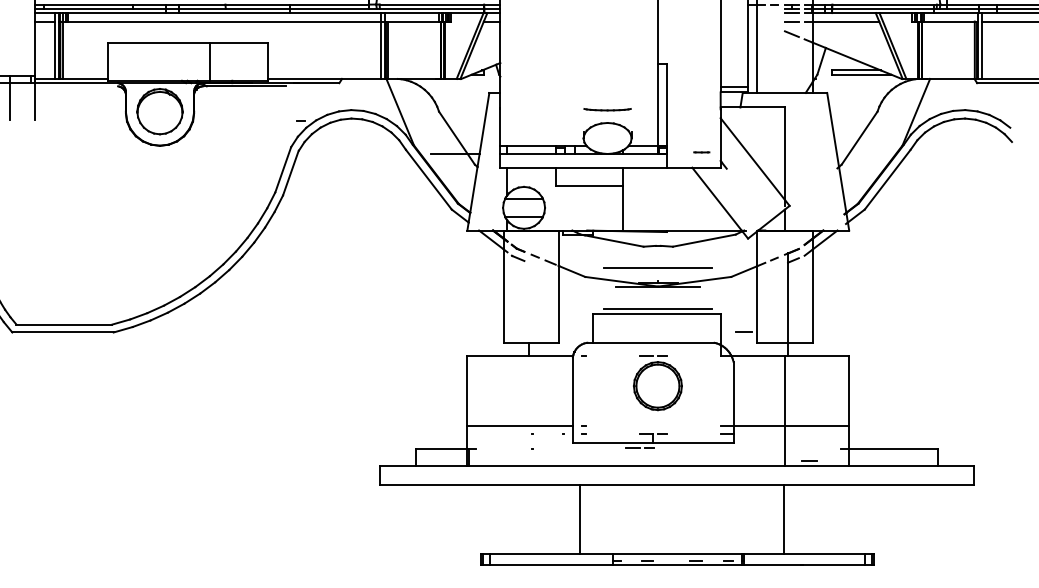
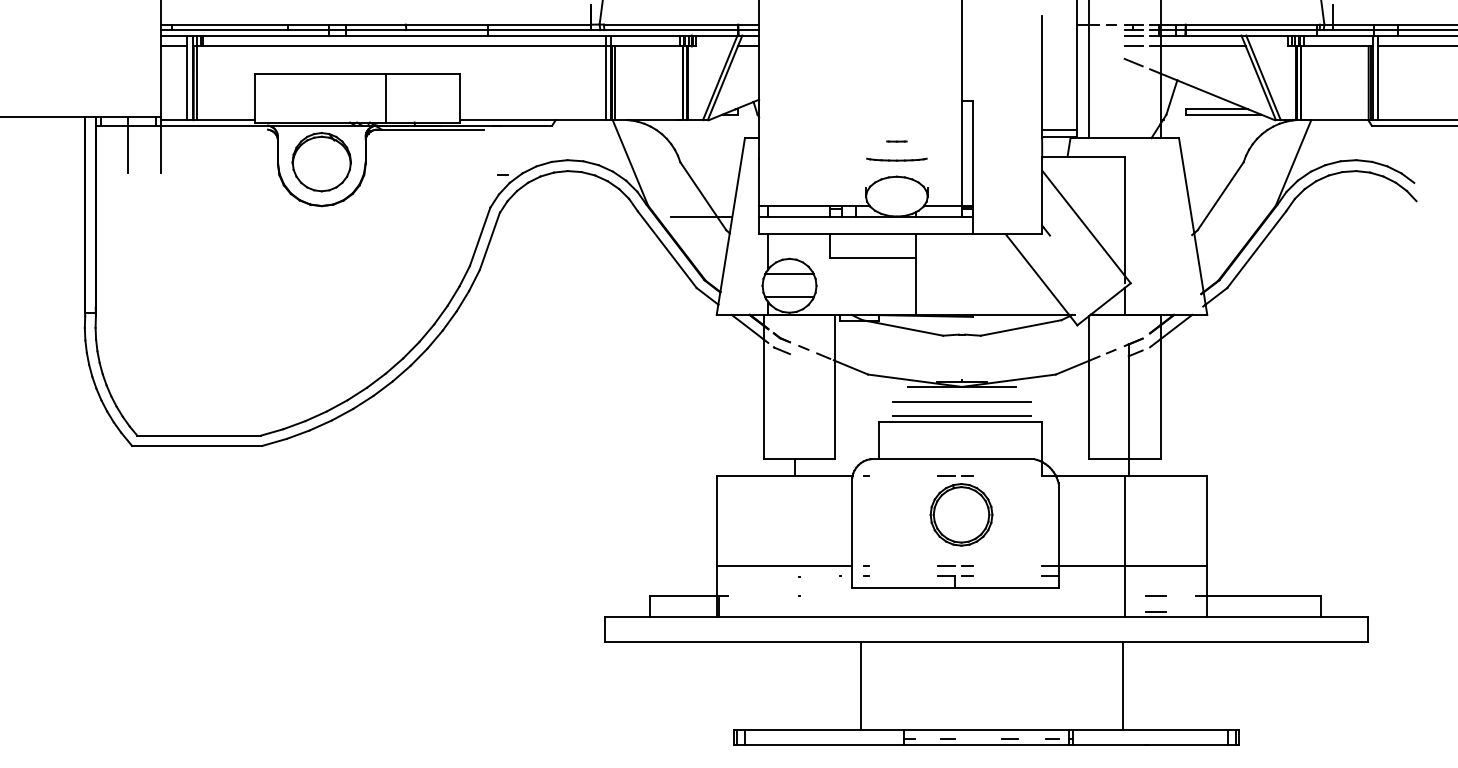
line: (701, 152) -> (896, 141), moved
line: (657, 267) -> (961, 401), moved
line: (743, 331) -> (1155, 595), moved
line: (639, 448) -> (955, 565), moved

